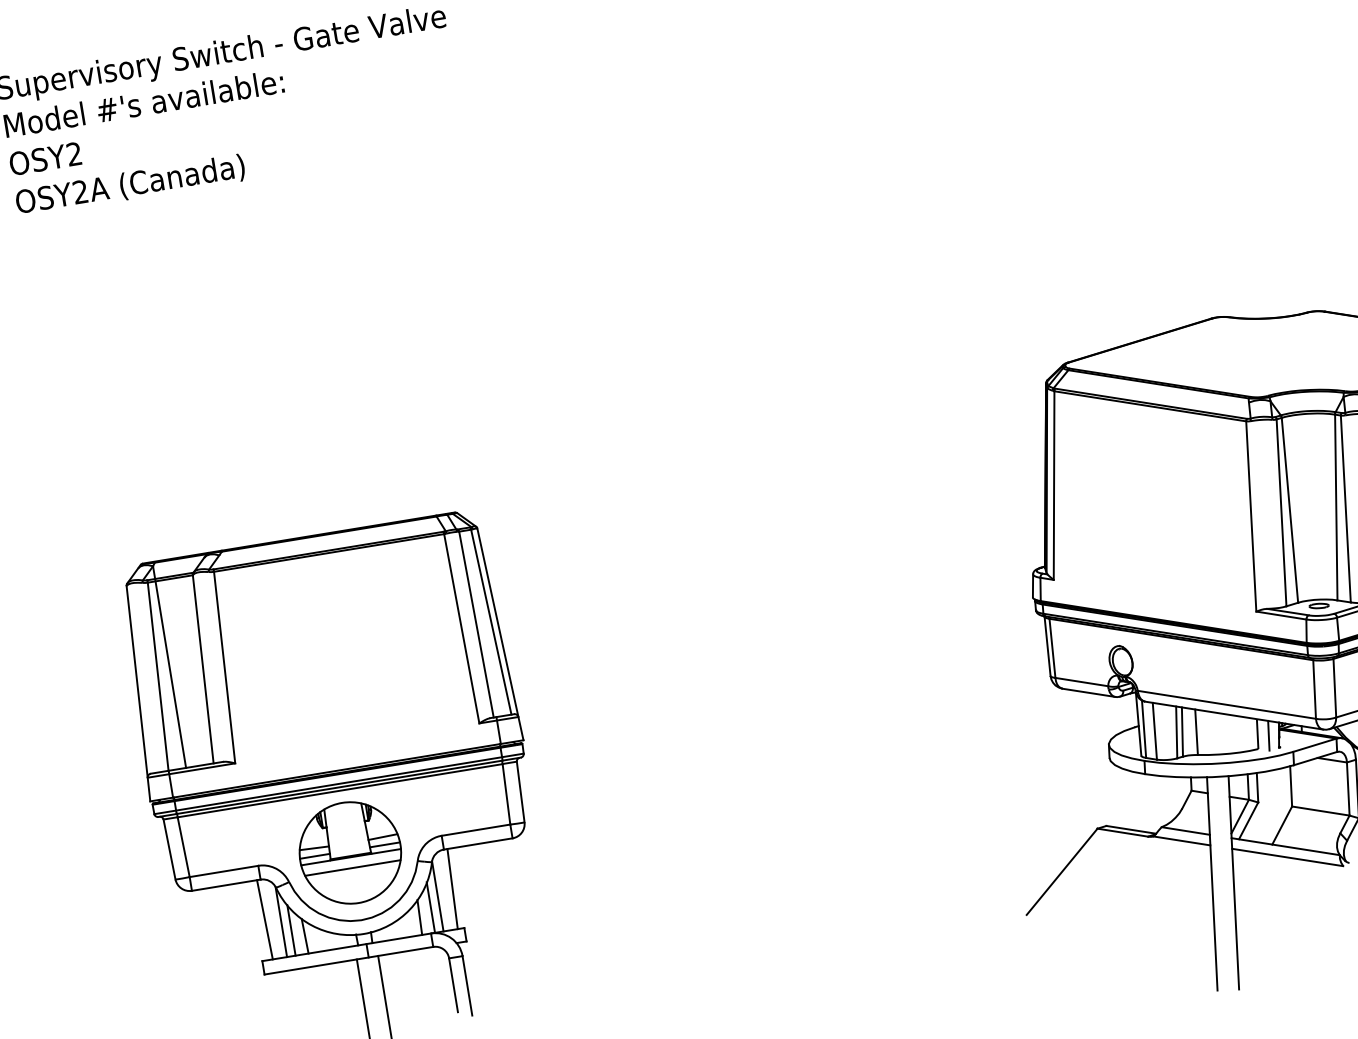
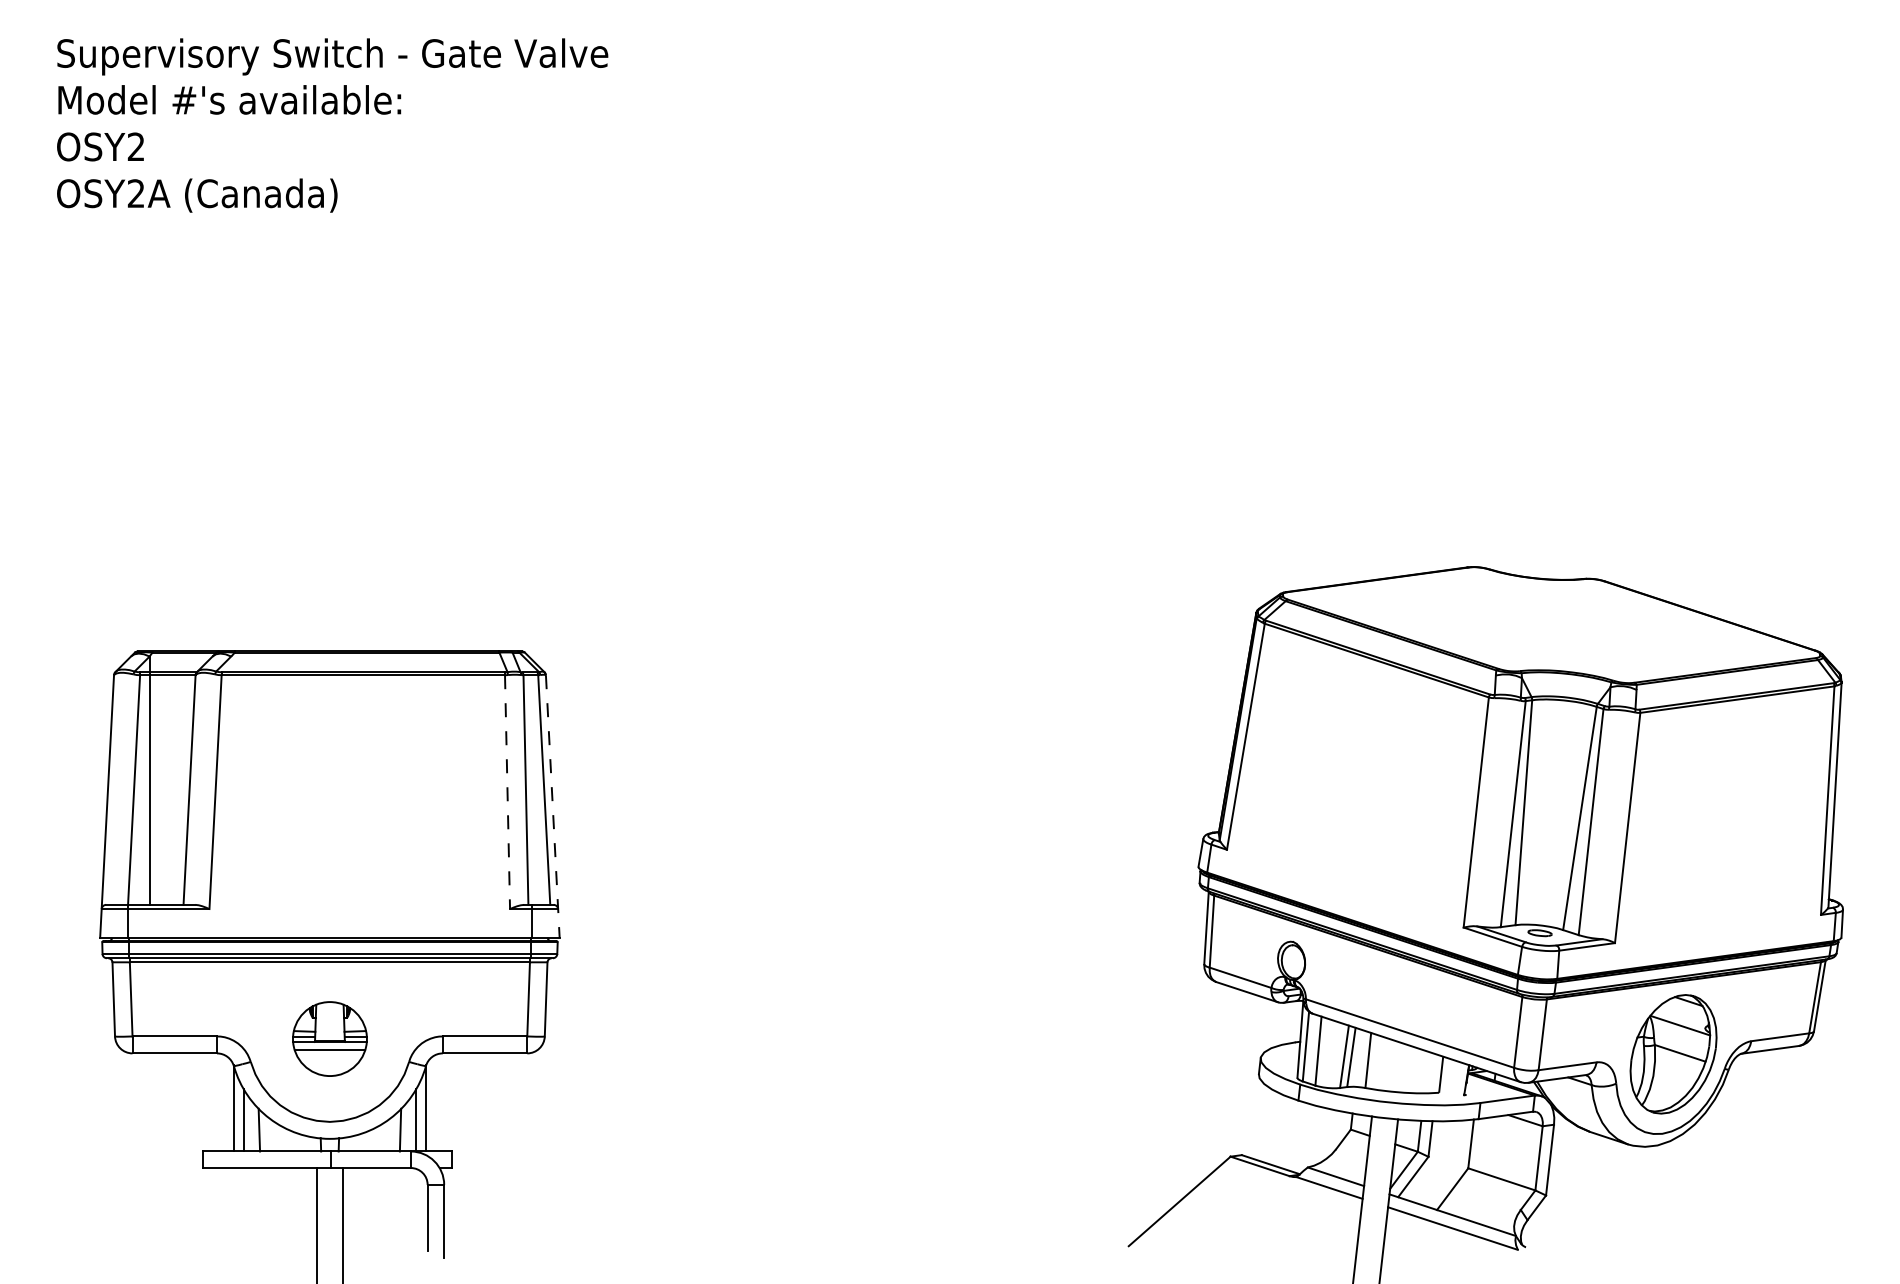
line: (461, 629) -> (507, 792), solid -> dashed
line: (500, 634) -> (552, 806), solid -> dashed
line: (1268, 735) -> (1454, 1078), removed
part: (349, 852) -> (329, 1038), size x0.6
line: (452, 889) -> (445, 1102), removed
line: (265, 919) -> (214, 1102), removed

